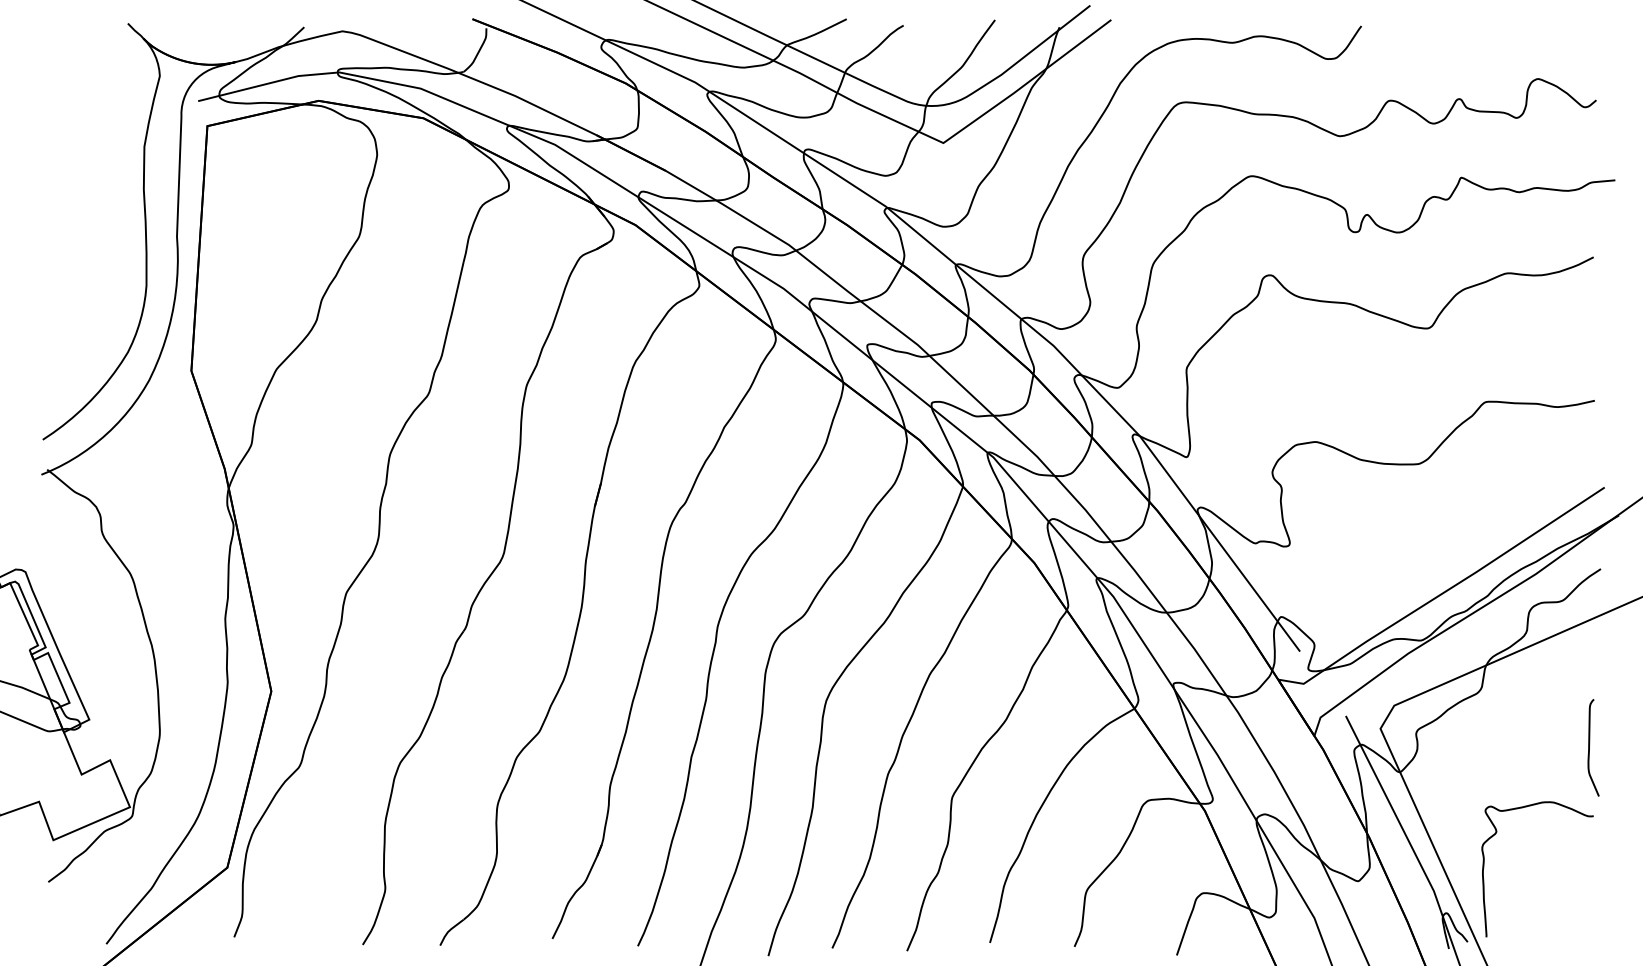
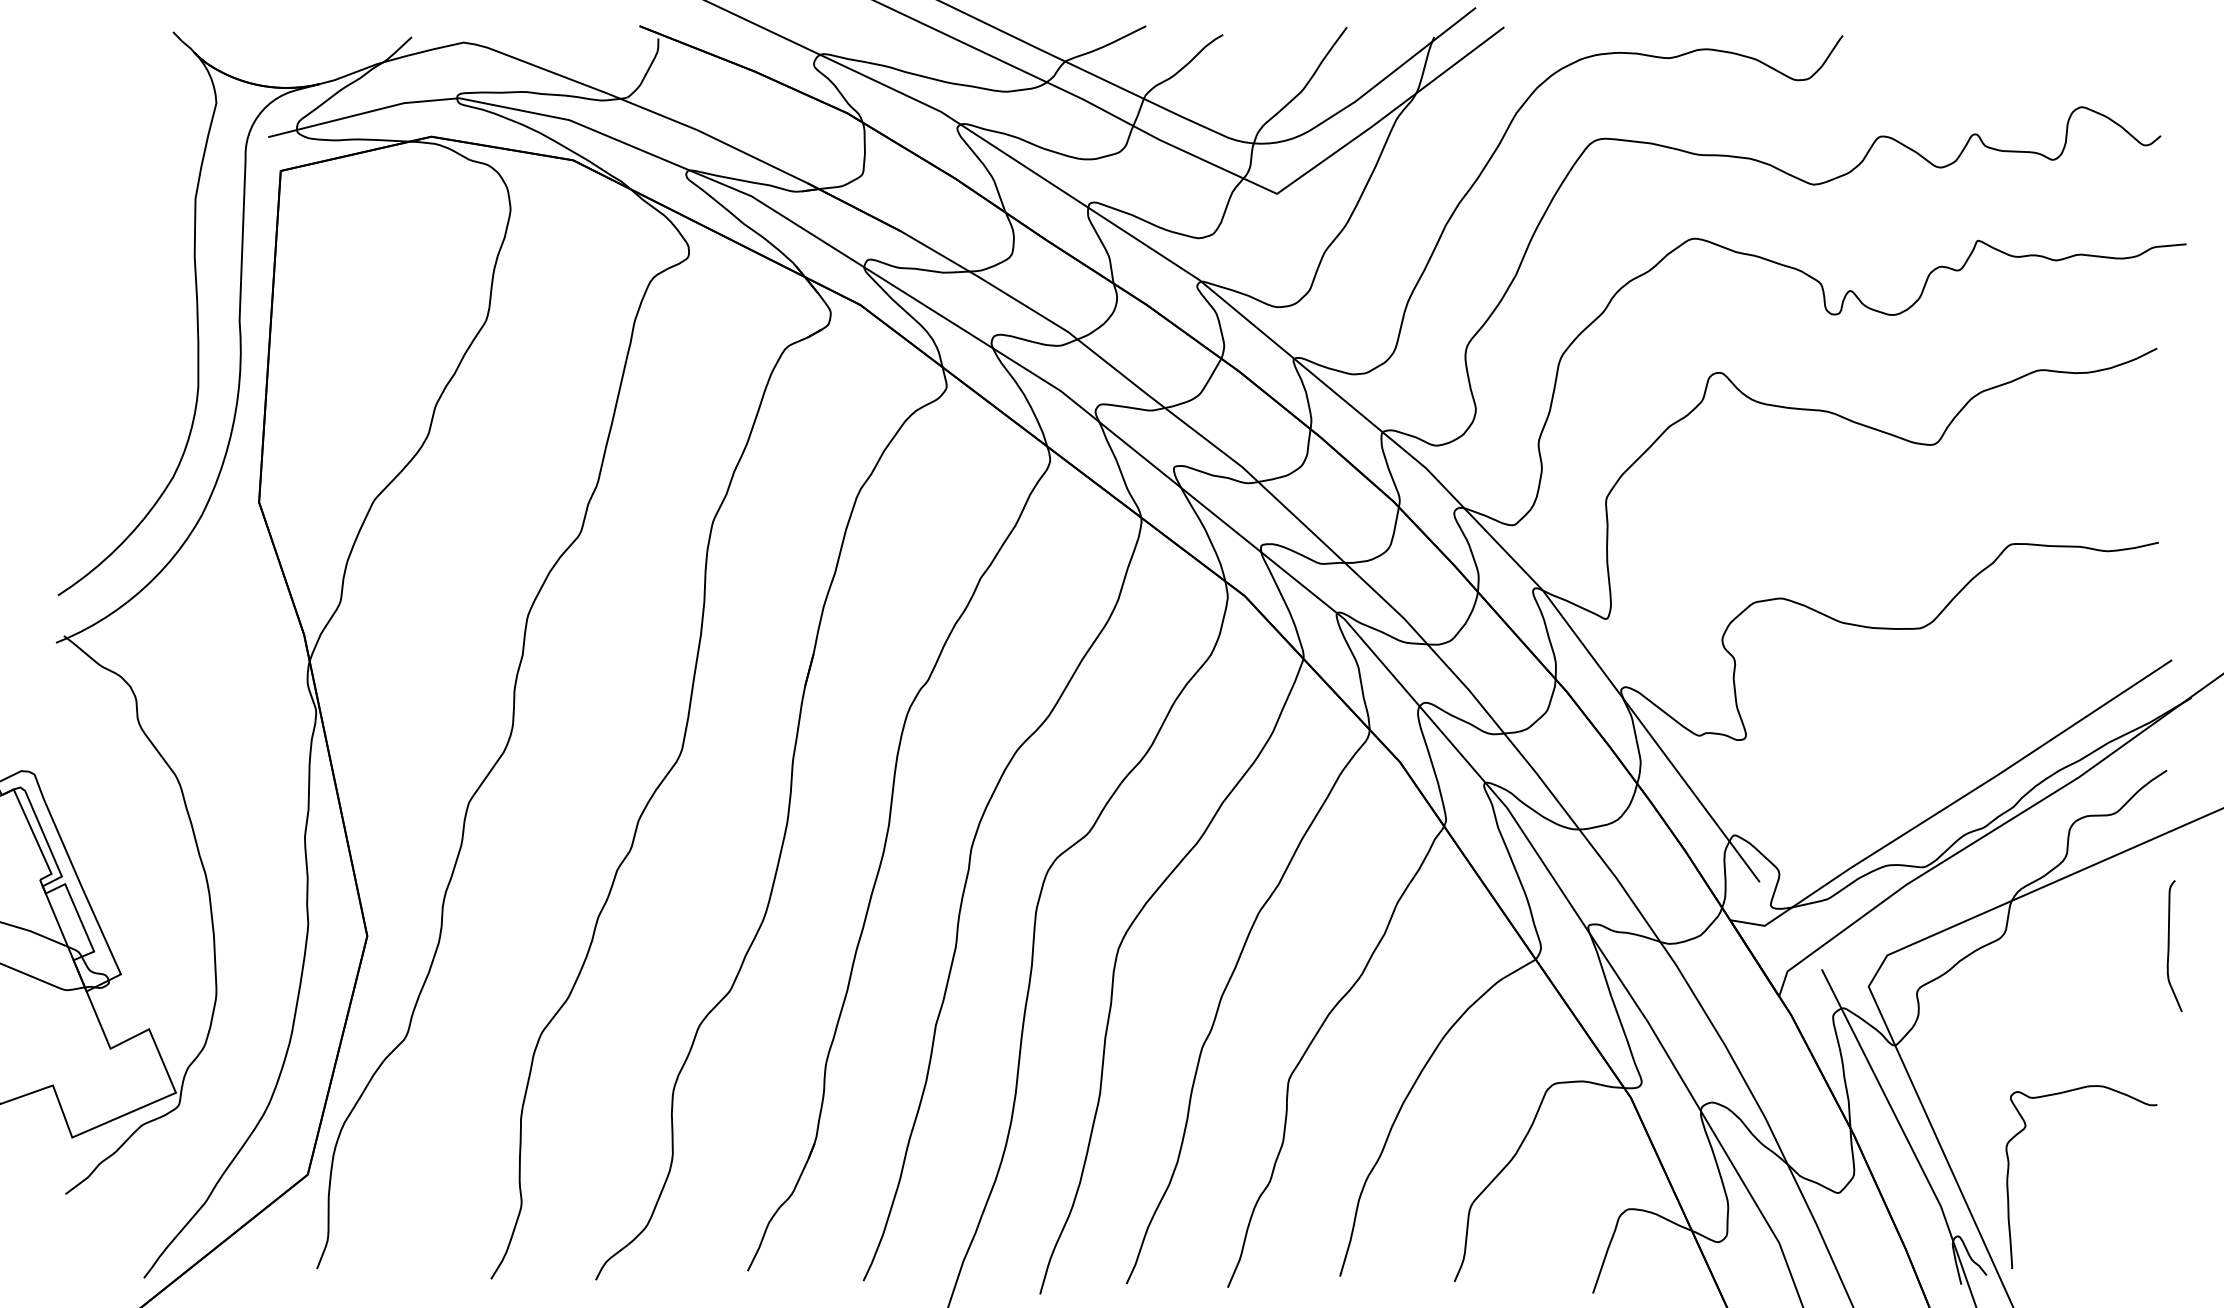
curve: (1589, 747) -> (2169, 945), moved

